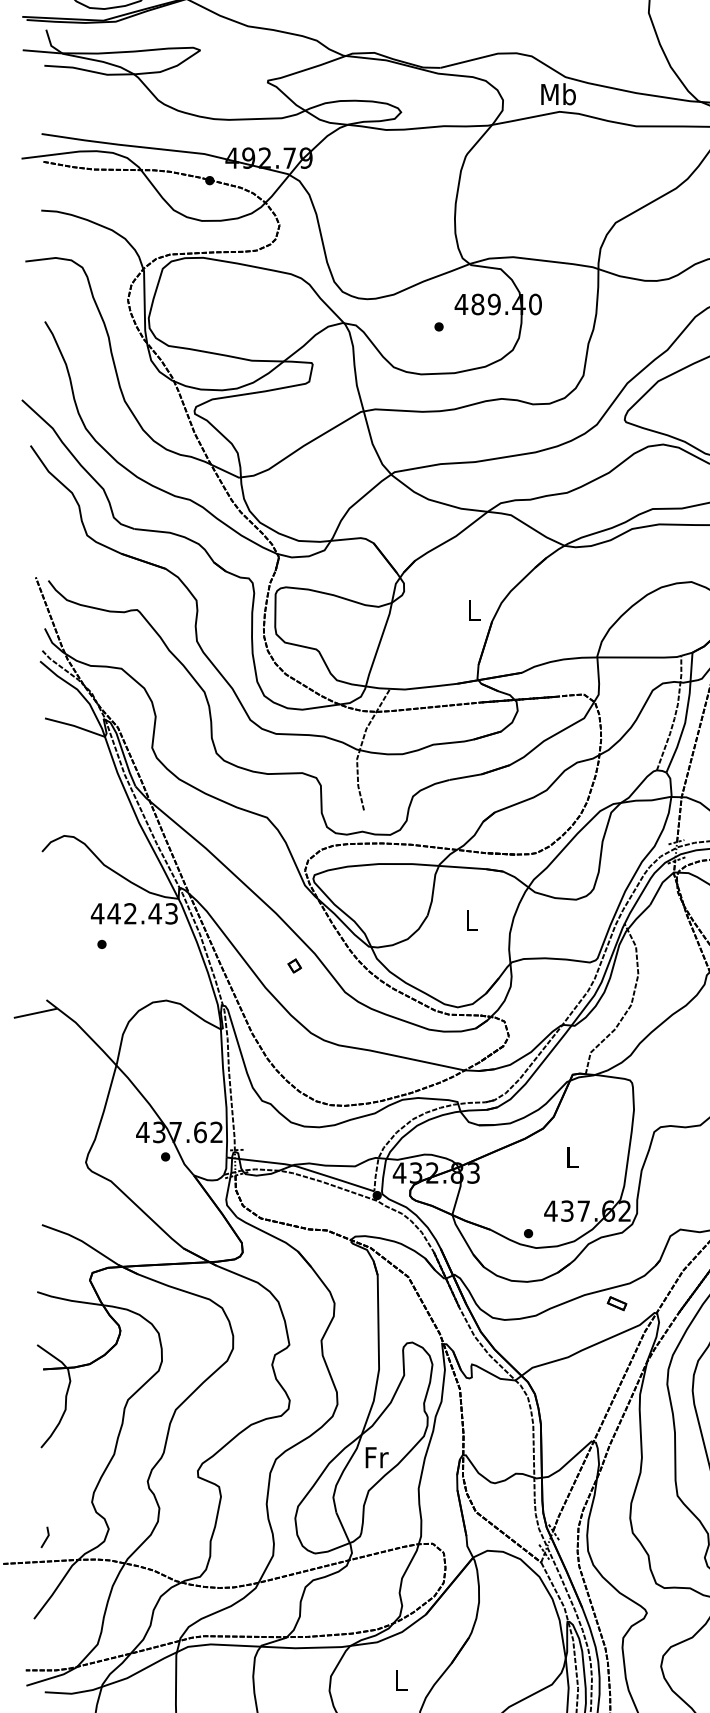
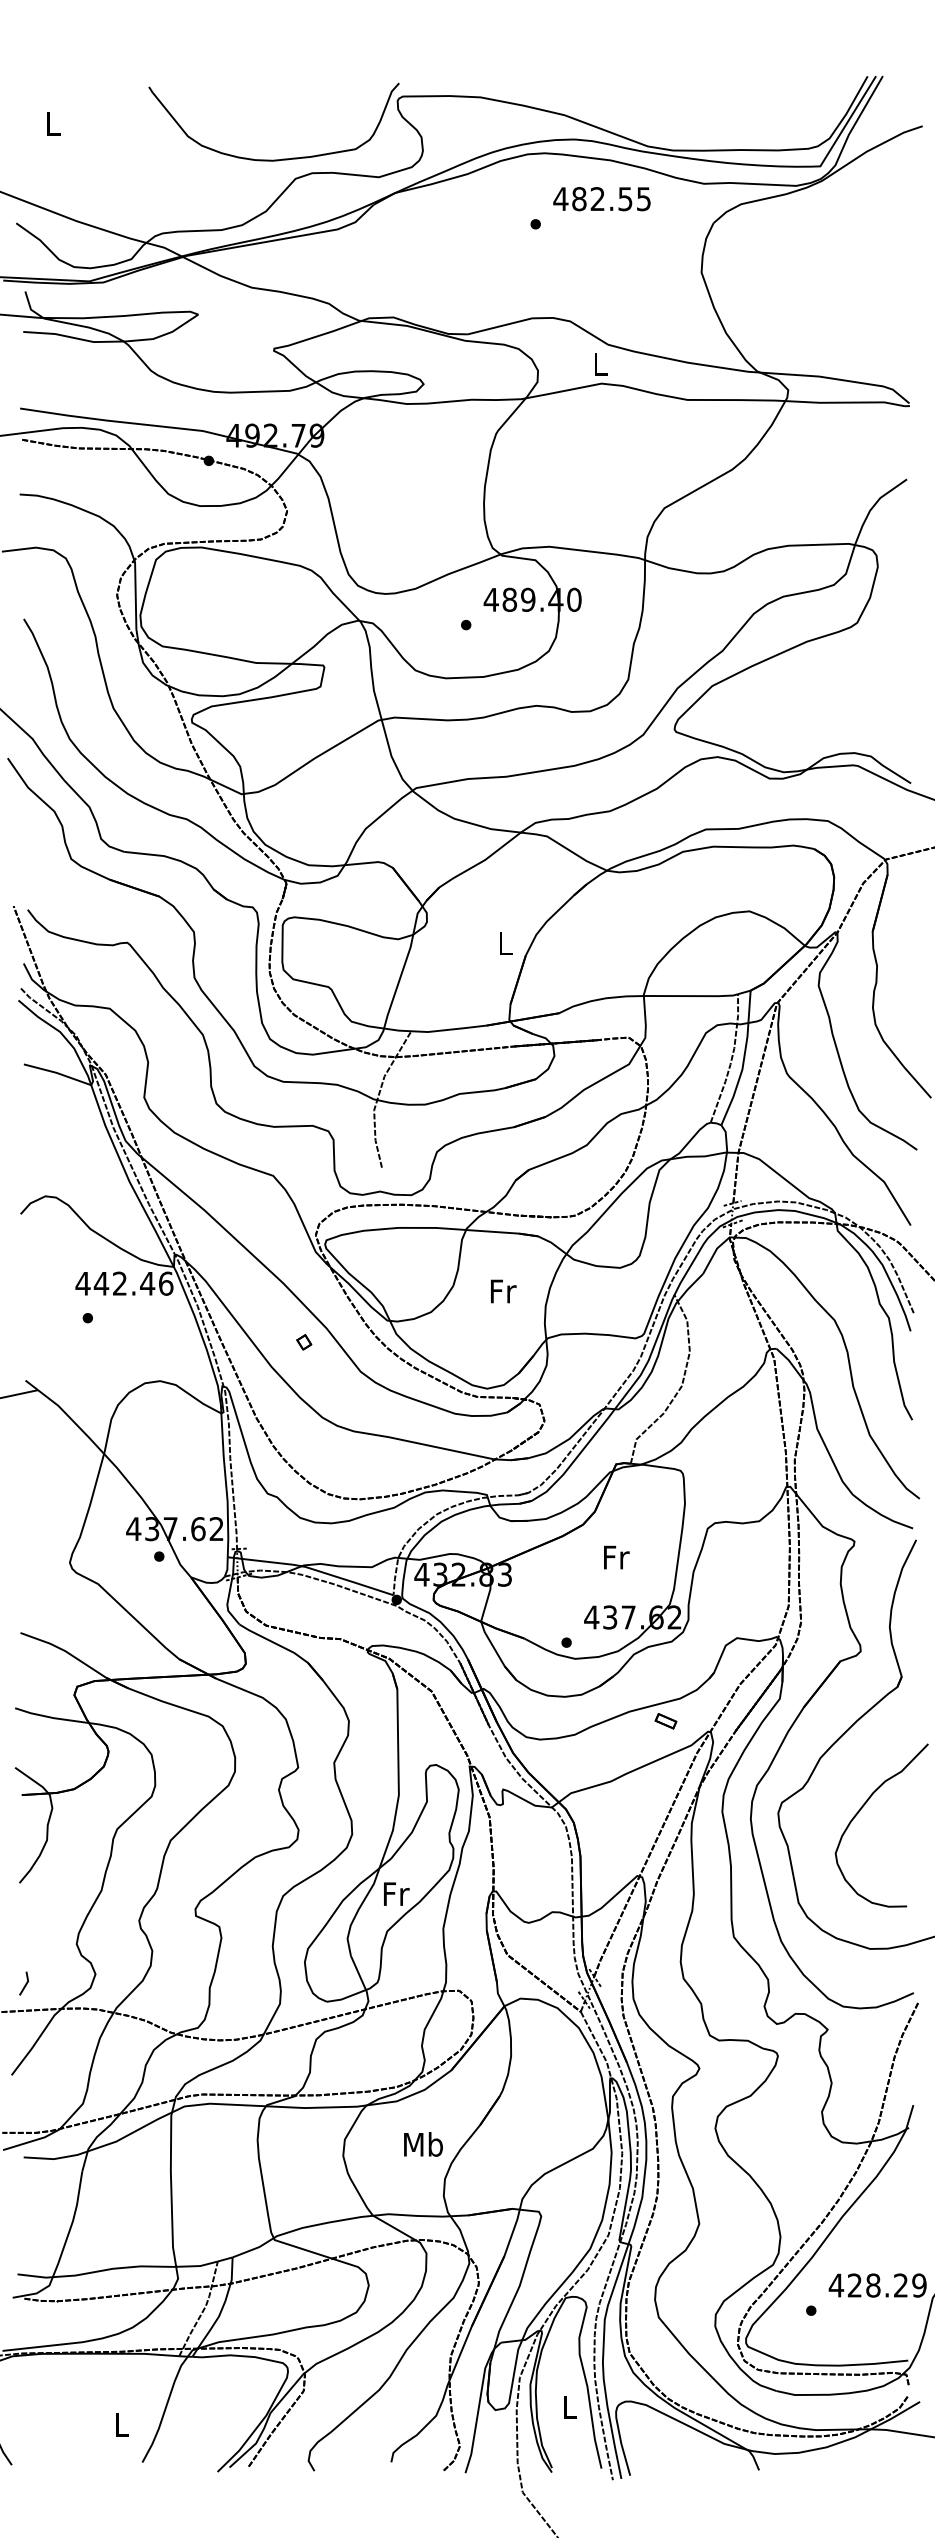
text: (558, 93) -> (600, 363), Mb -> L
text: (172, 913) -> (166, 1283), 442.43 -> 442.46
text: (472, 920) -> (503, 1291), L -> Fr
text: (572, 1157) -> (616, 1557), L -> Fr
text: (401, 1680) -> (423, 2144), L -> Mb

